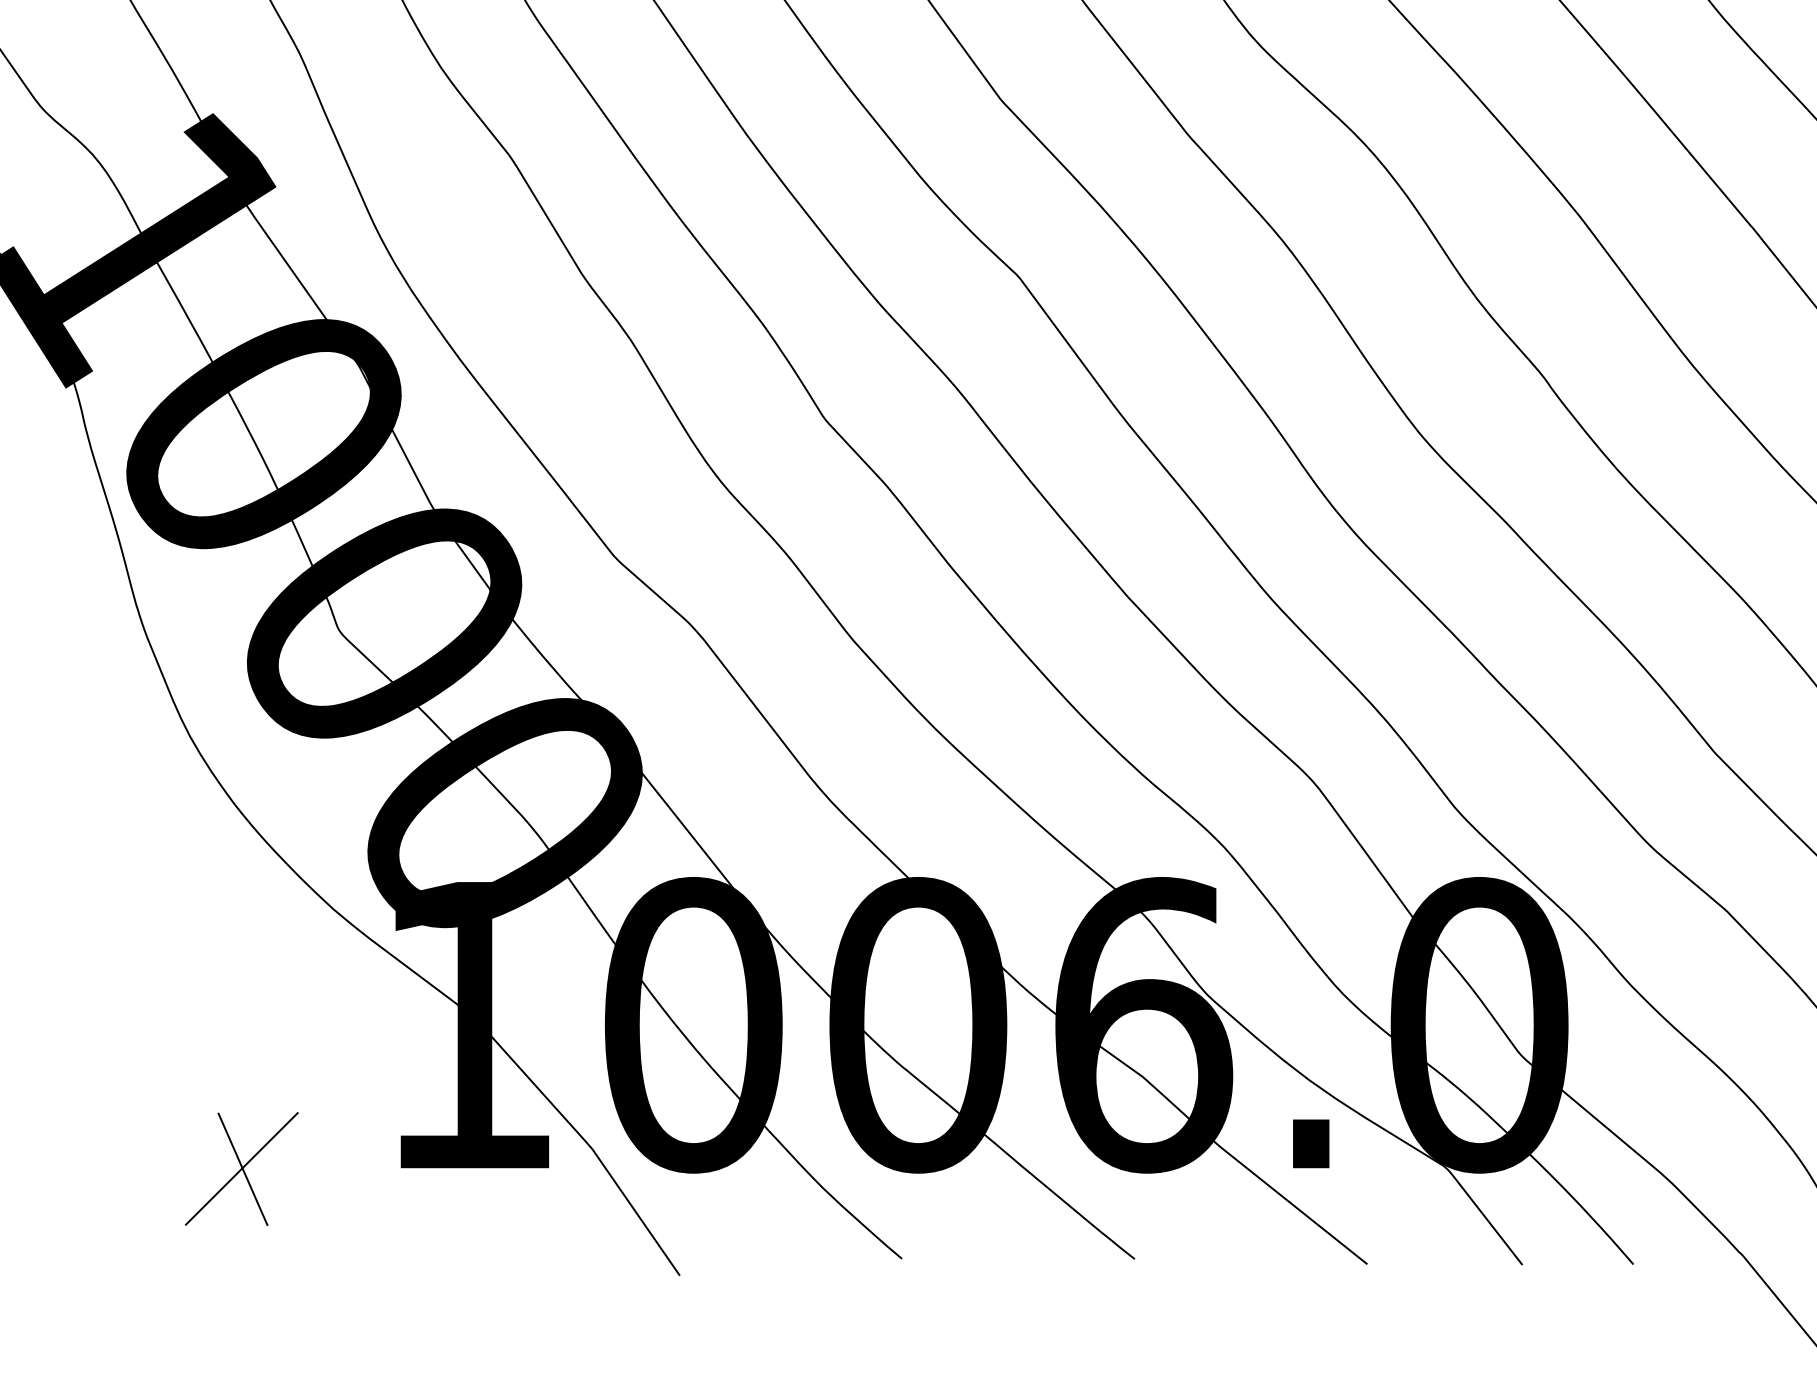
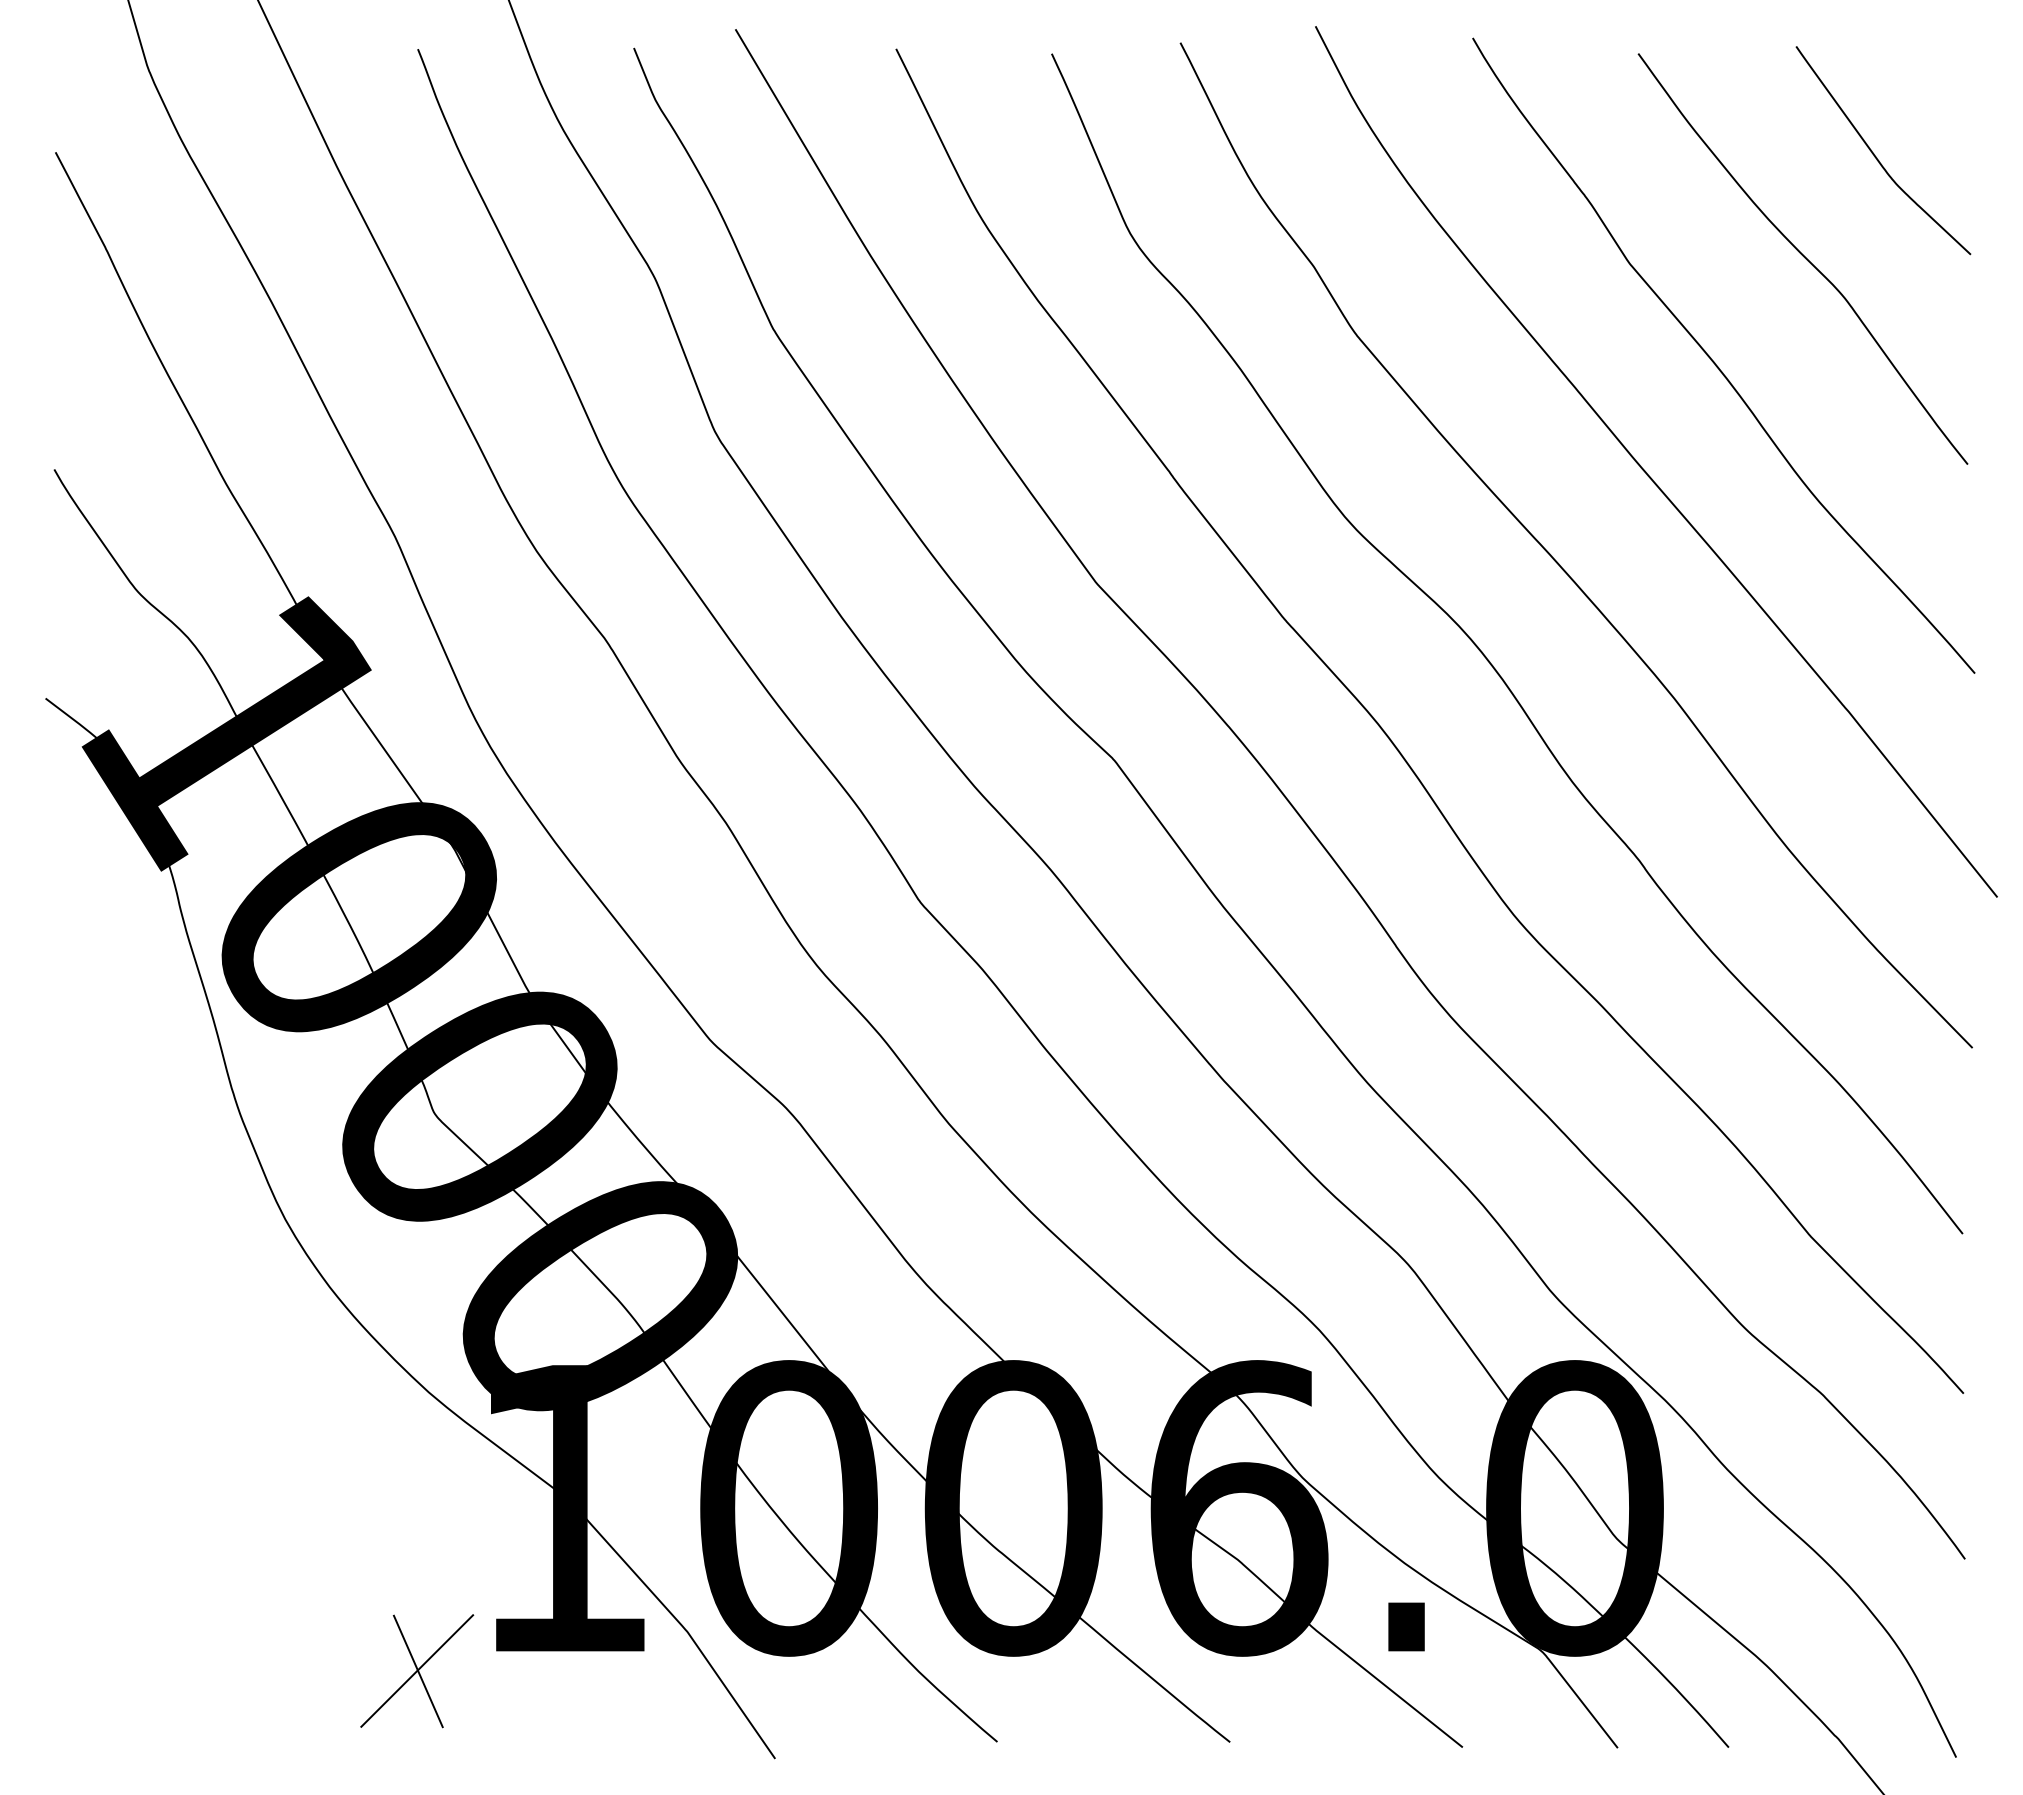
part: (242, 1169) -> (417, 1671), moved

